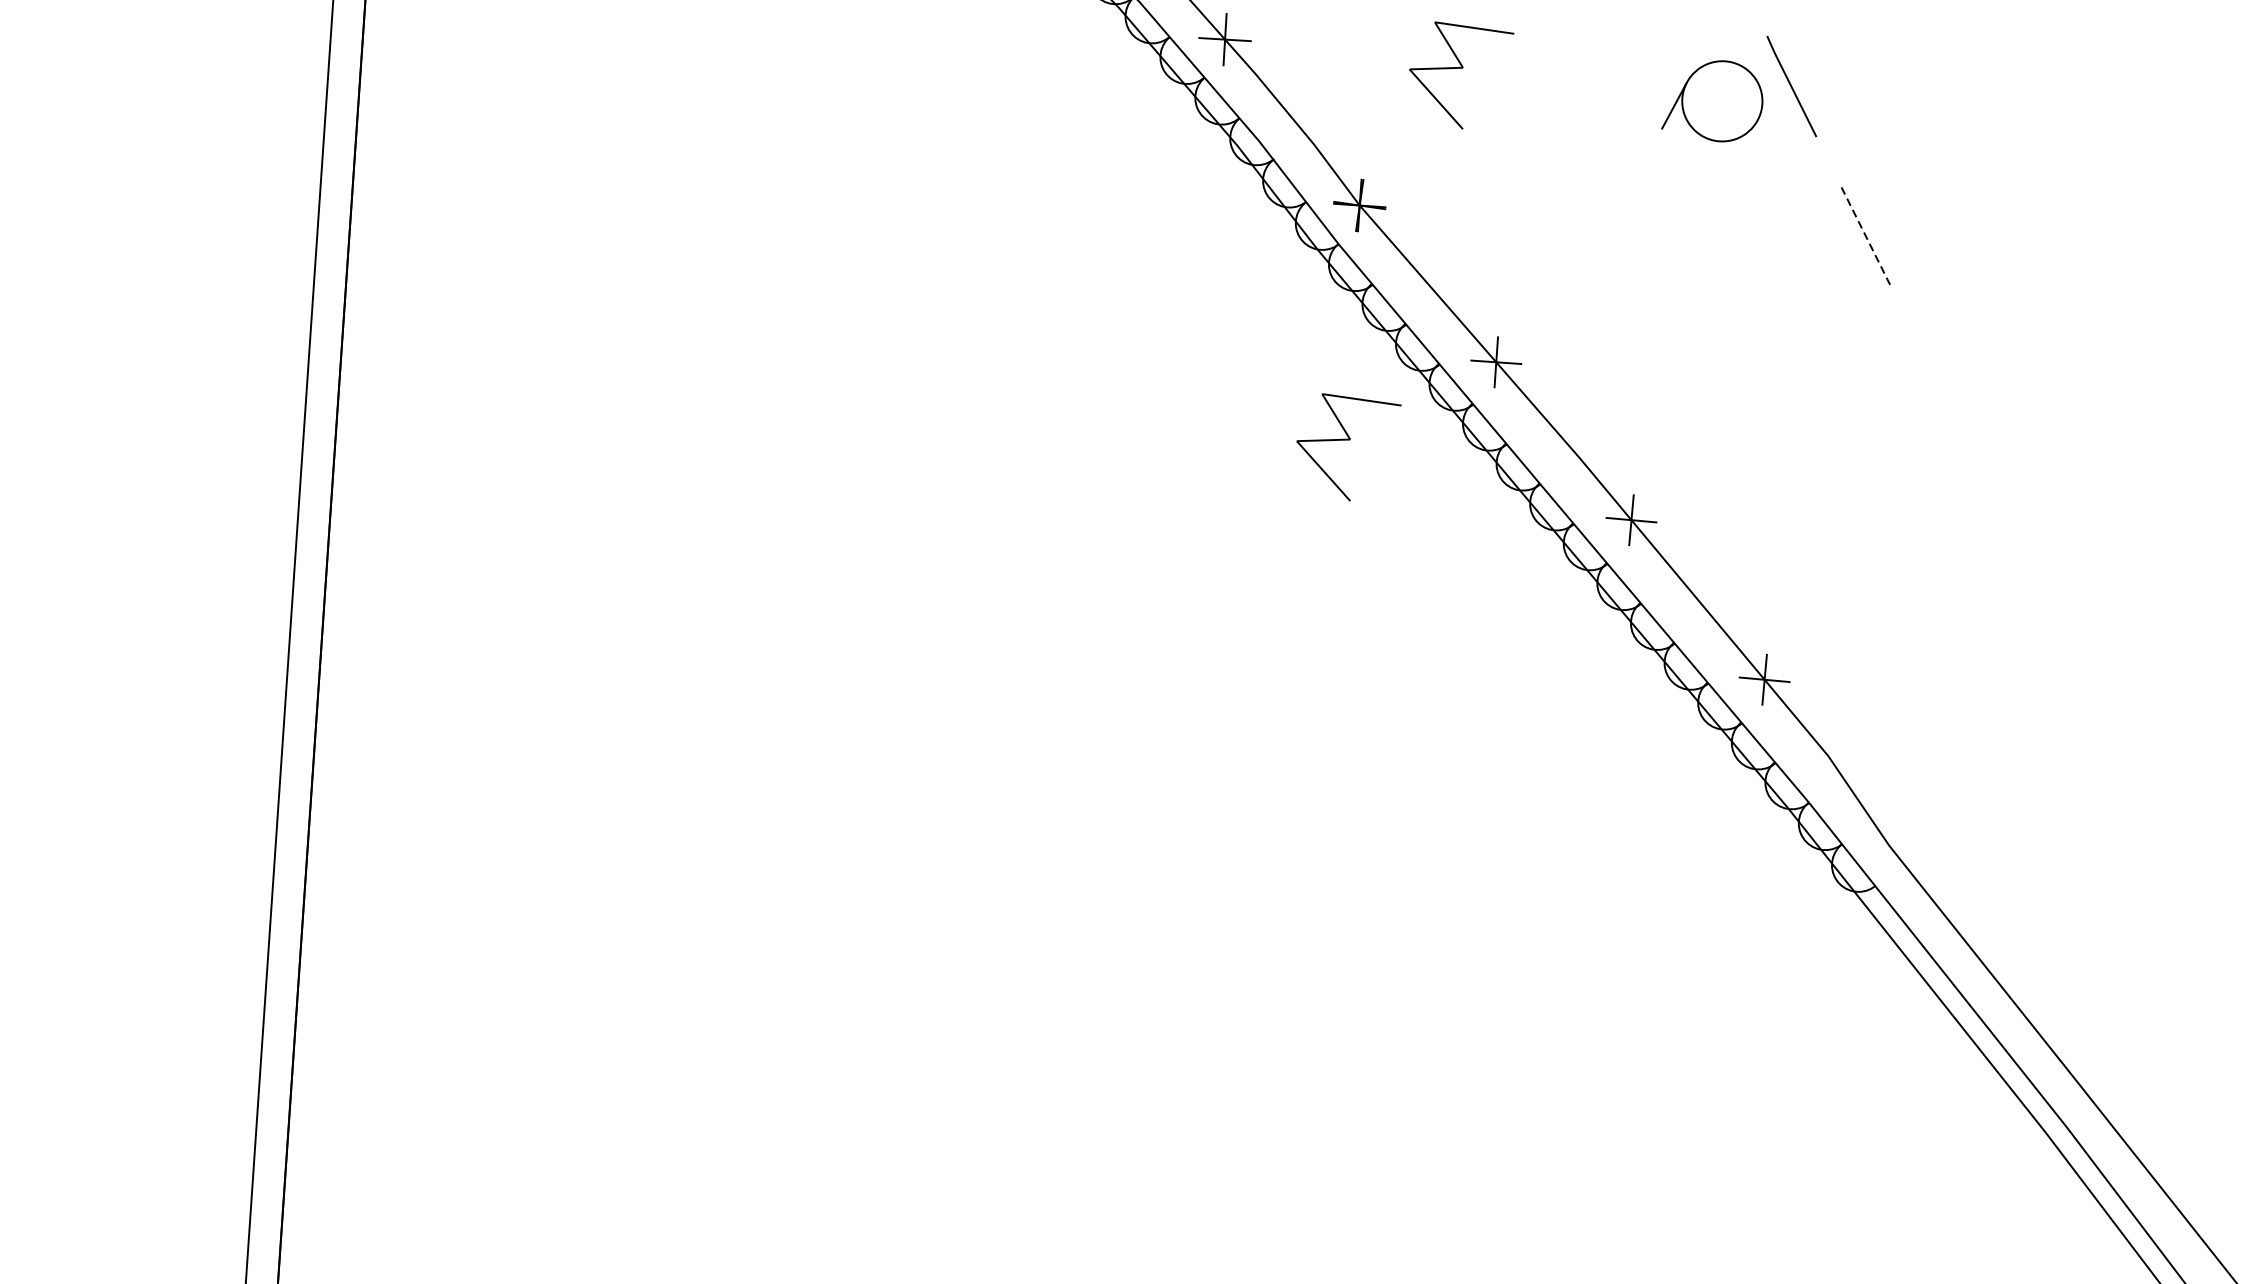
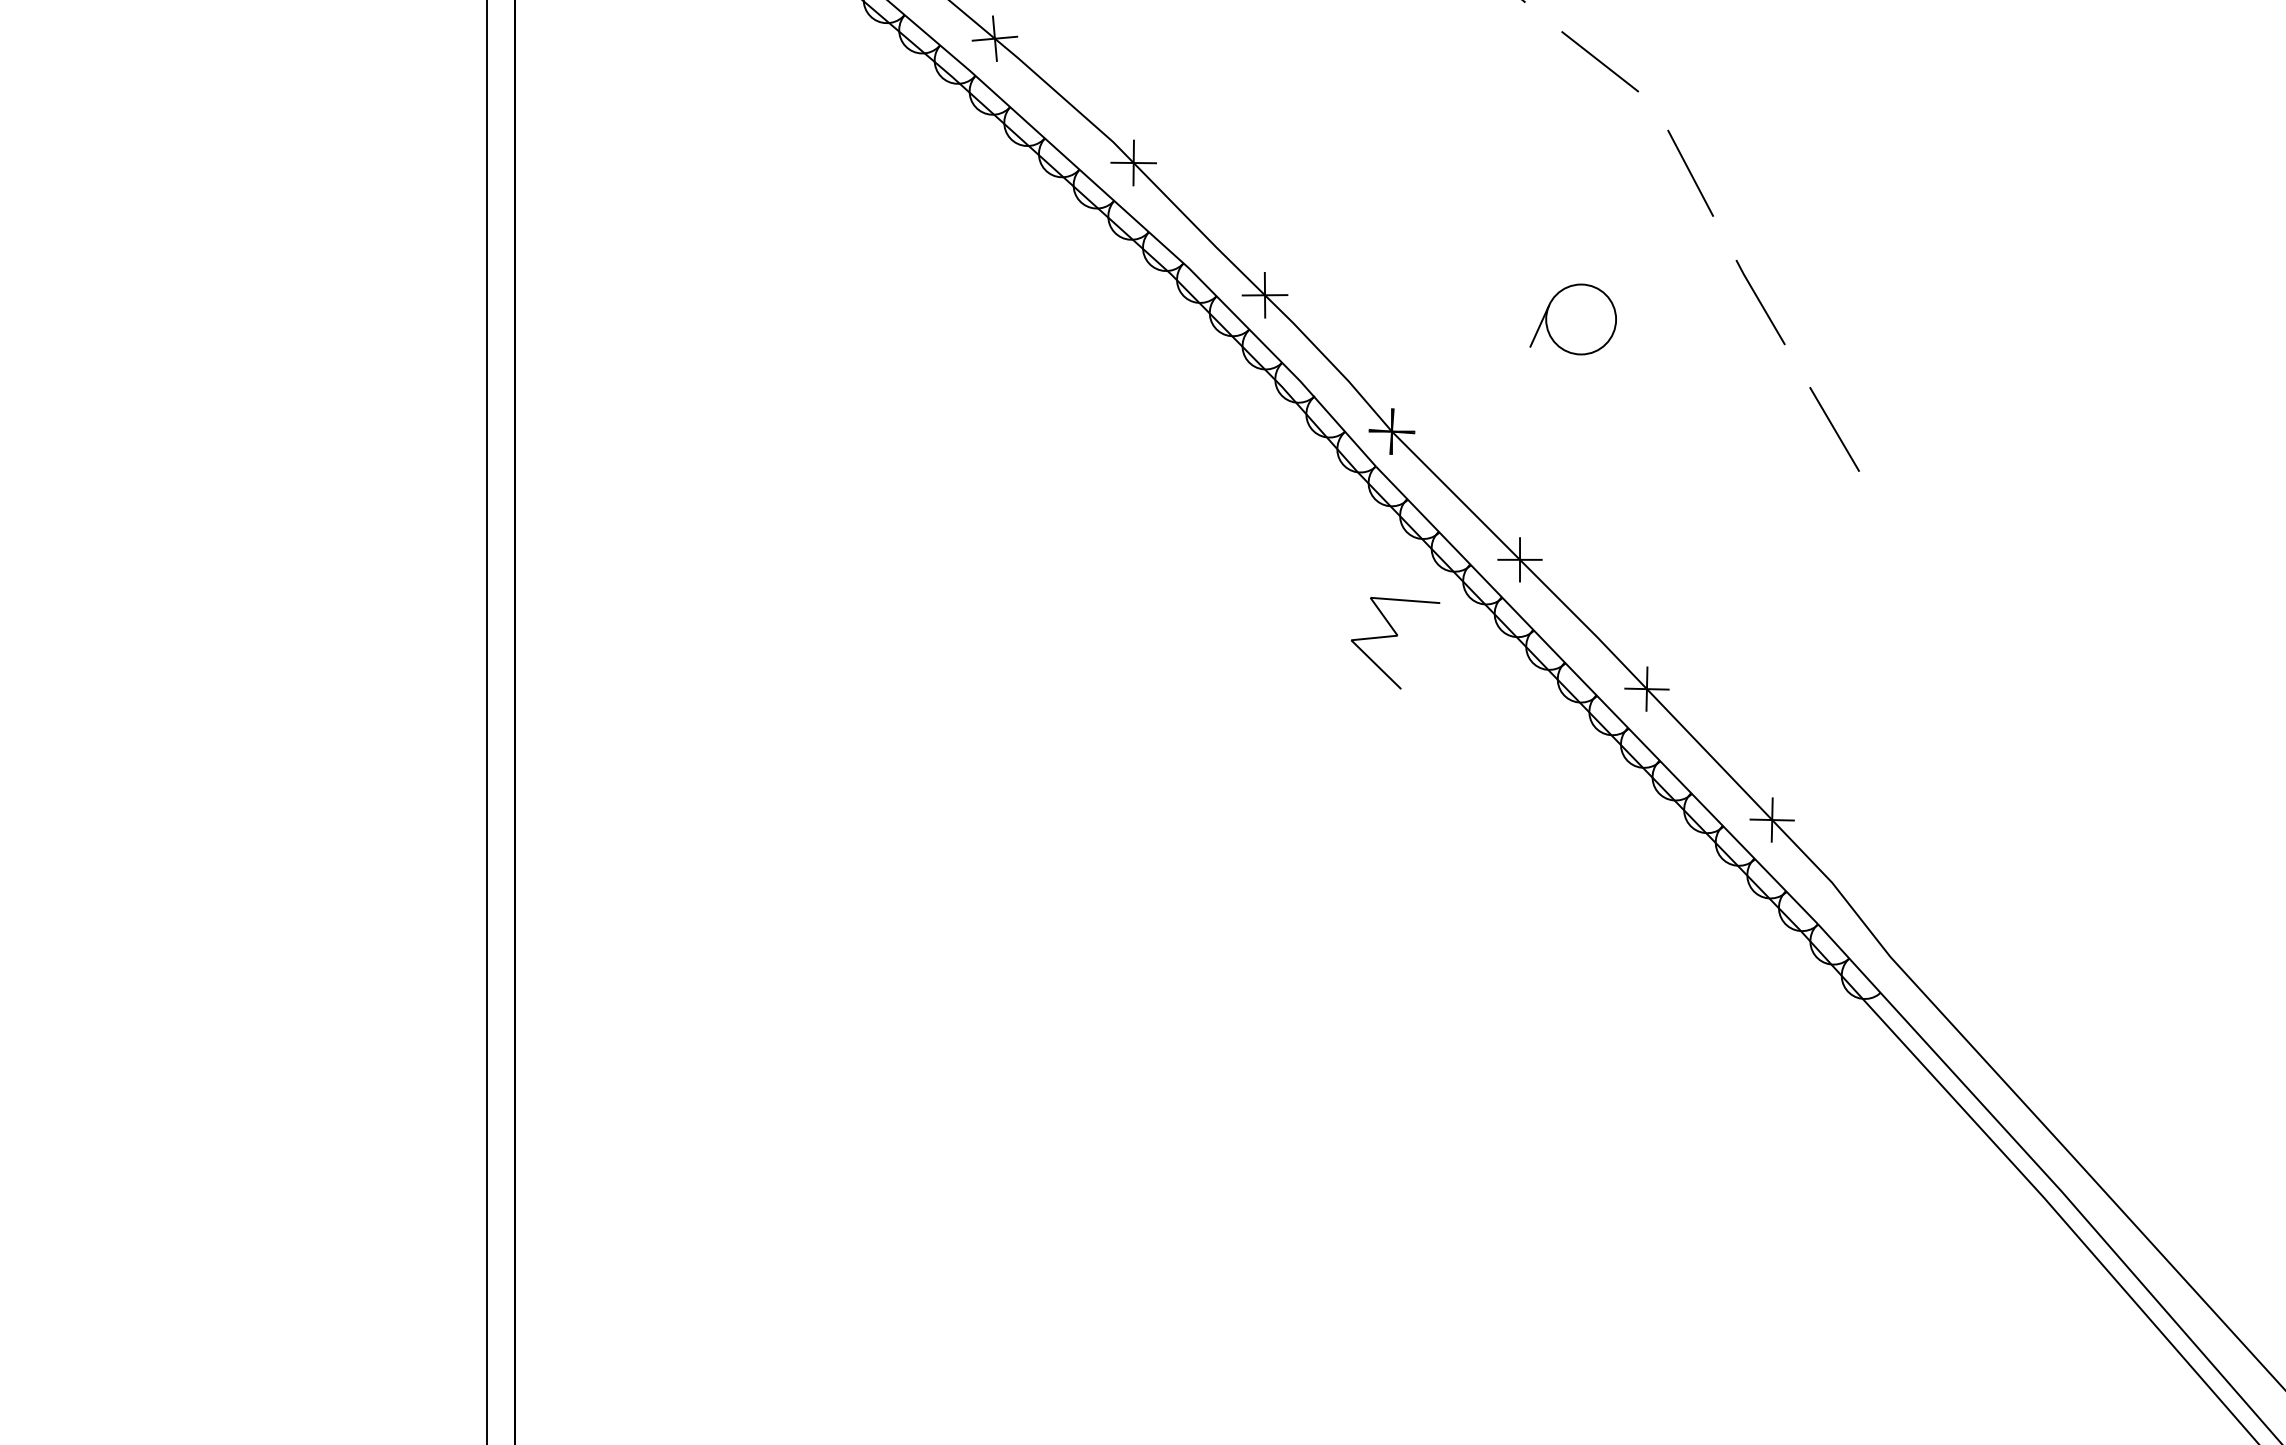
part: (1457, 69) -> (1468, 307), removed
part: (1712, 100) -> (1572, 319), moved
line: (1866, 236) -> (1834, 428), dashed -> solid

